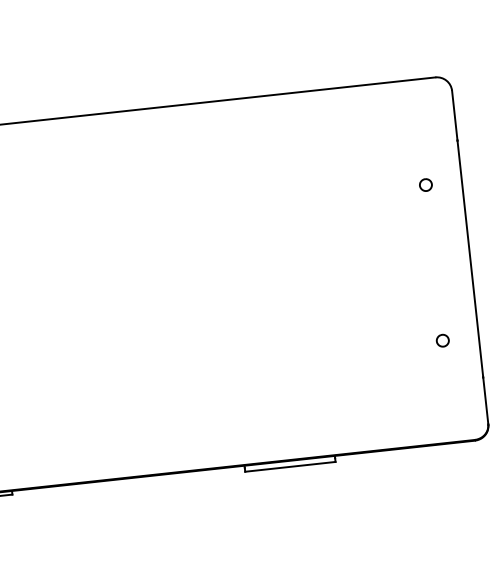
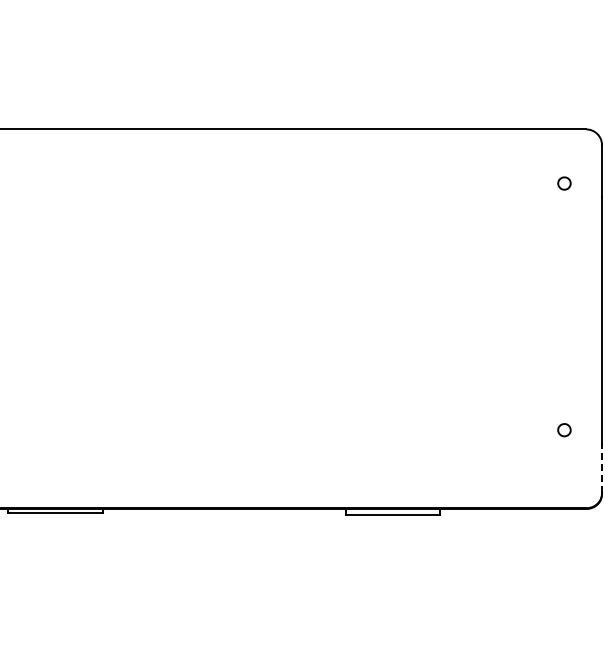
part: (425, 185) -> (564, 183), moved
part: (442, 341) -> (564, 430), moved
line: (486, 400) -> (602, 468), solid -> dashed

